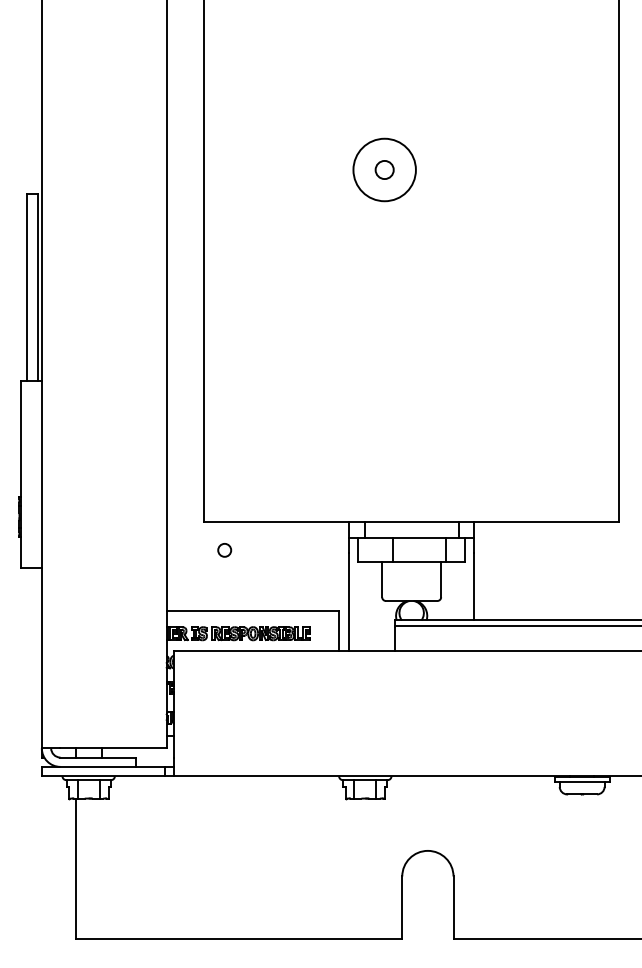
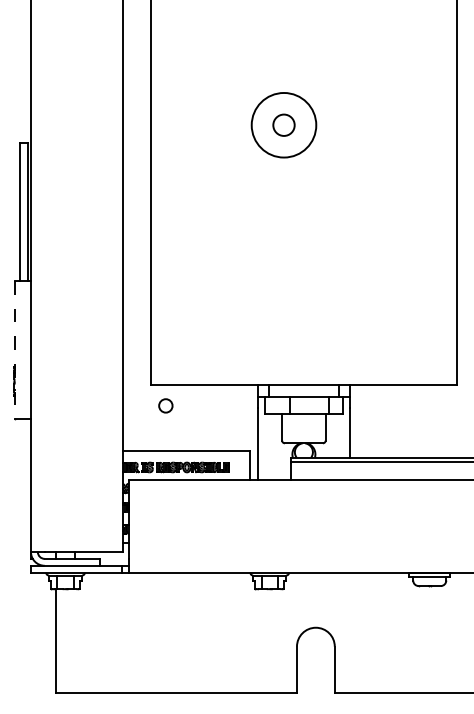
circle: (384, 169) -> (283, 124), size x1.4
circle: (384, 169) -> (283, 124), size x1.6
line: (20, 474) -> (15, 349), solid -> dashed
circle: (224, 550) -> (165, 406), size x1.4

